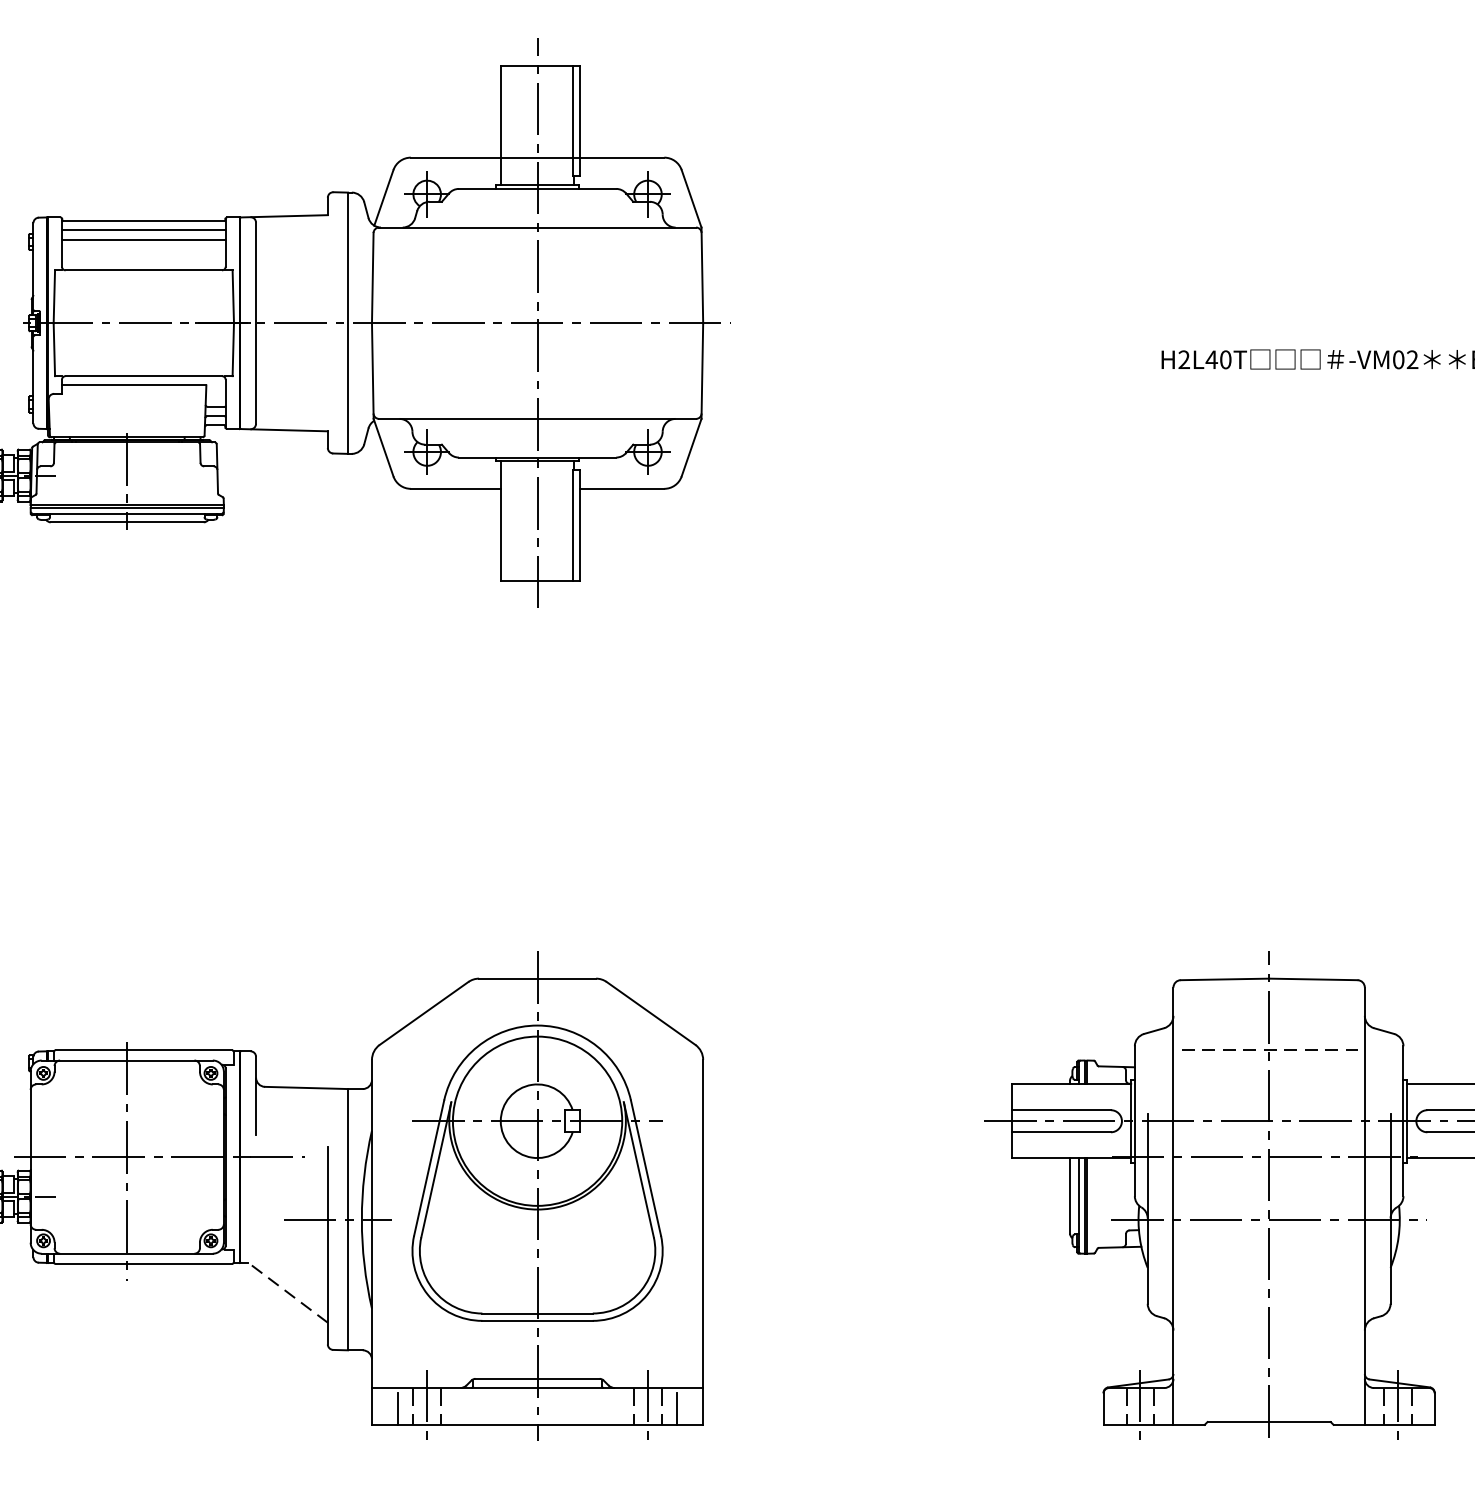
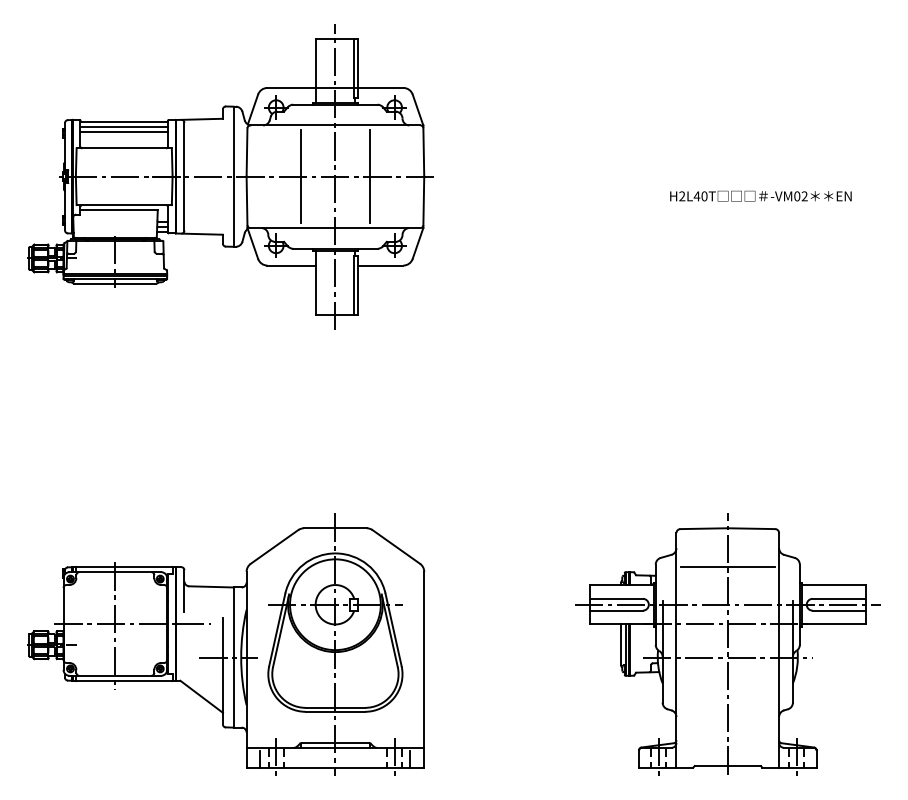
line: (472, 322) -> (300, 176), added
line: (601, 322) -> (369, 176), added
line: (1270, 1049) -> (728, 566), dashed -> solid
line: (287, 1292) -> (201, 696), dashed -> solid

